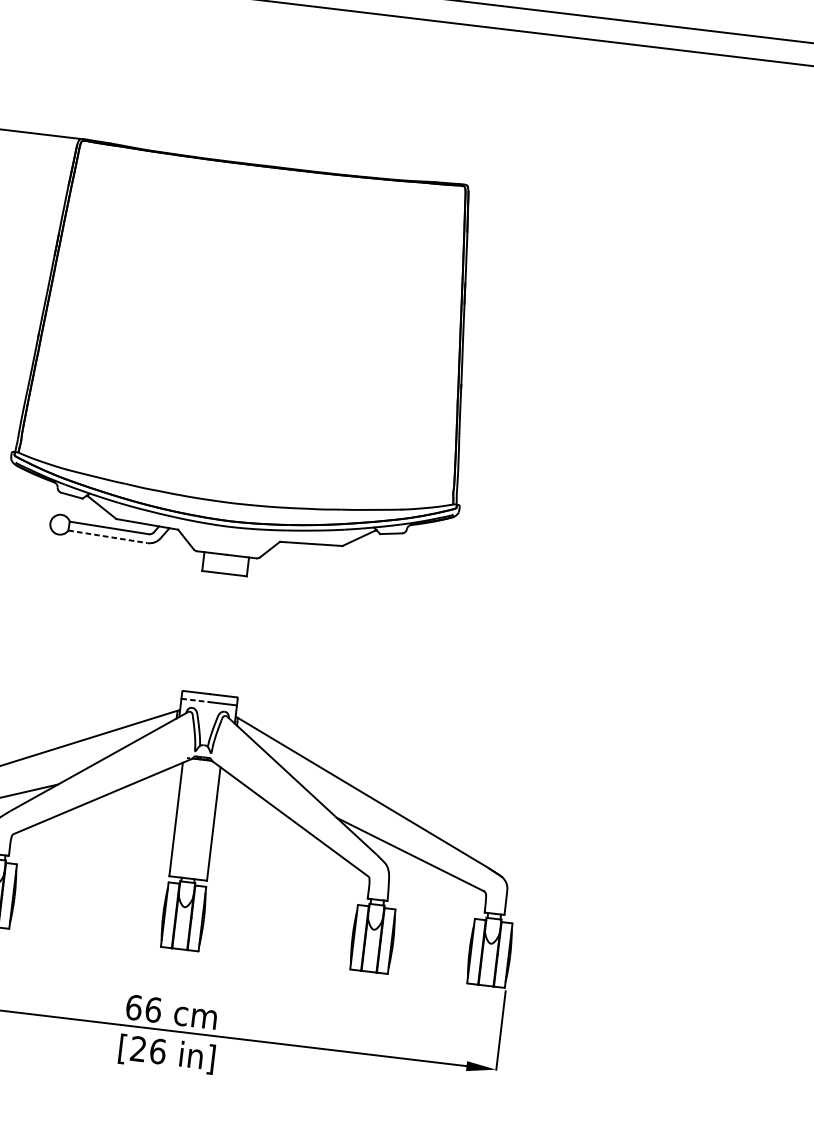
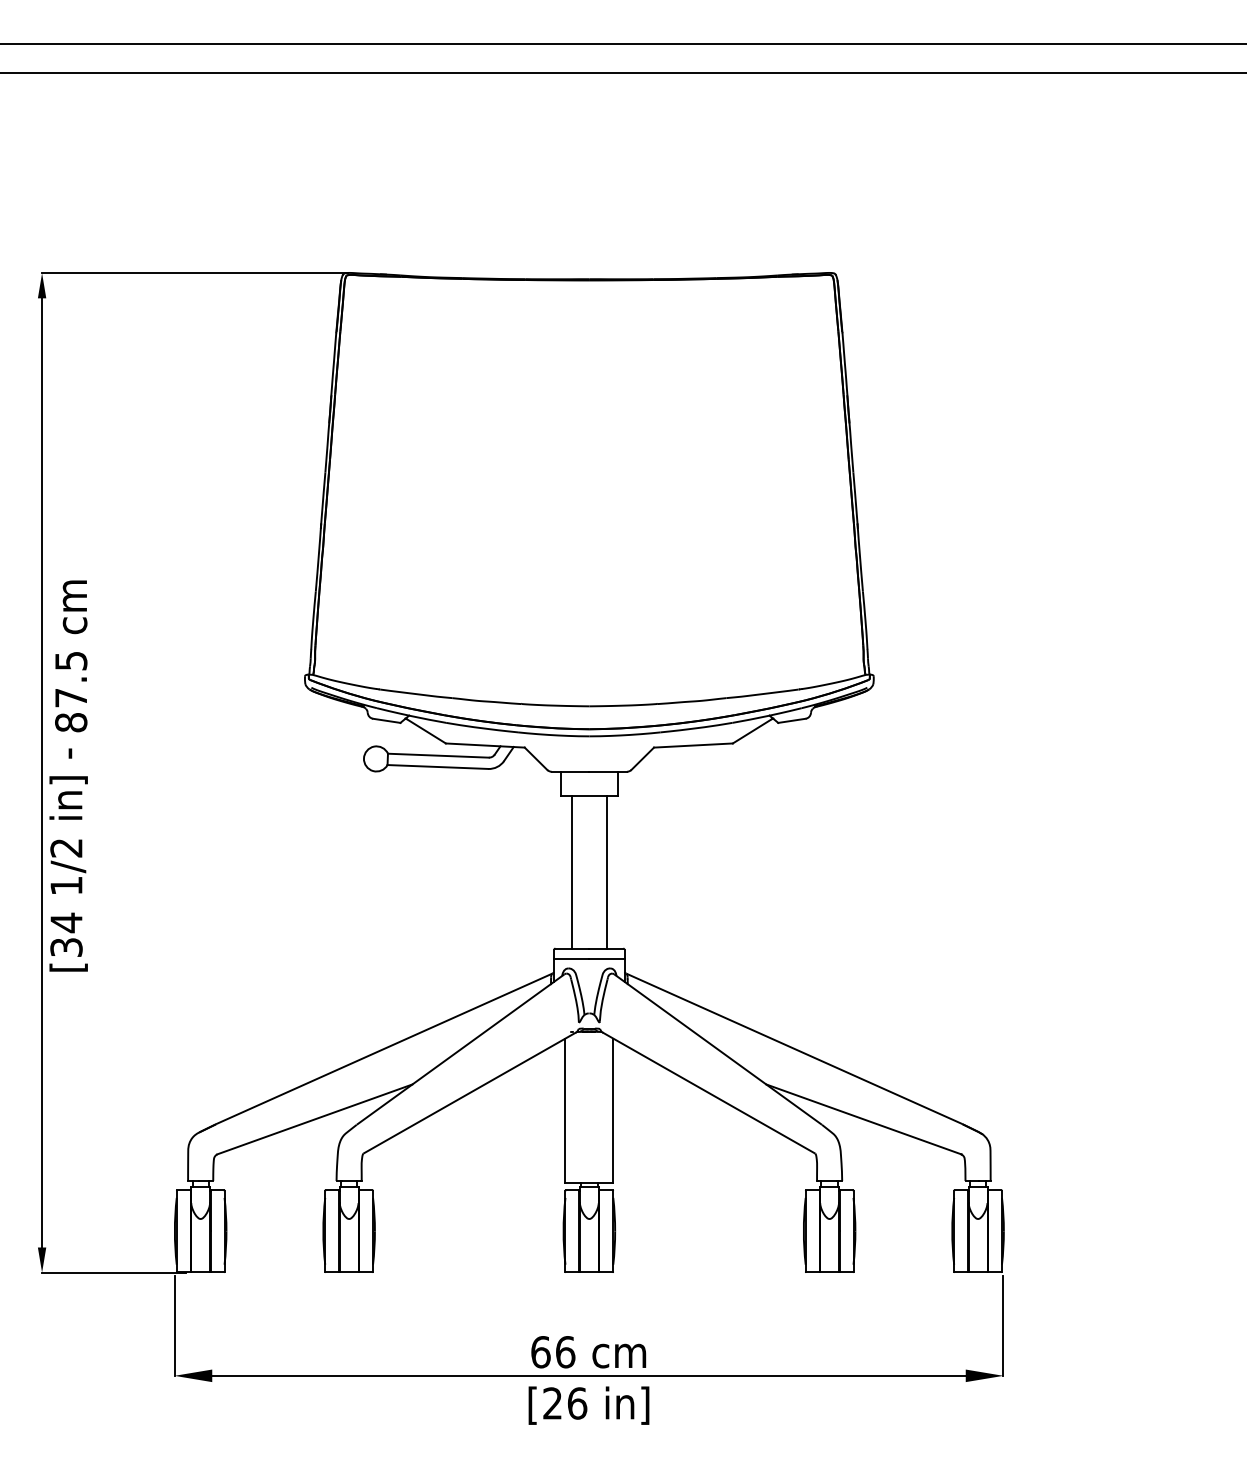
line: (108, 537) -> (438, 767), dashed -> solid
line: (203, 631) -> (571, 871), added
line: (230, 635) -> (606, 871), added
line: (195, 700) -> (571, 958), dashed -> solid

